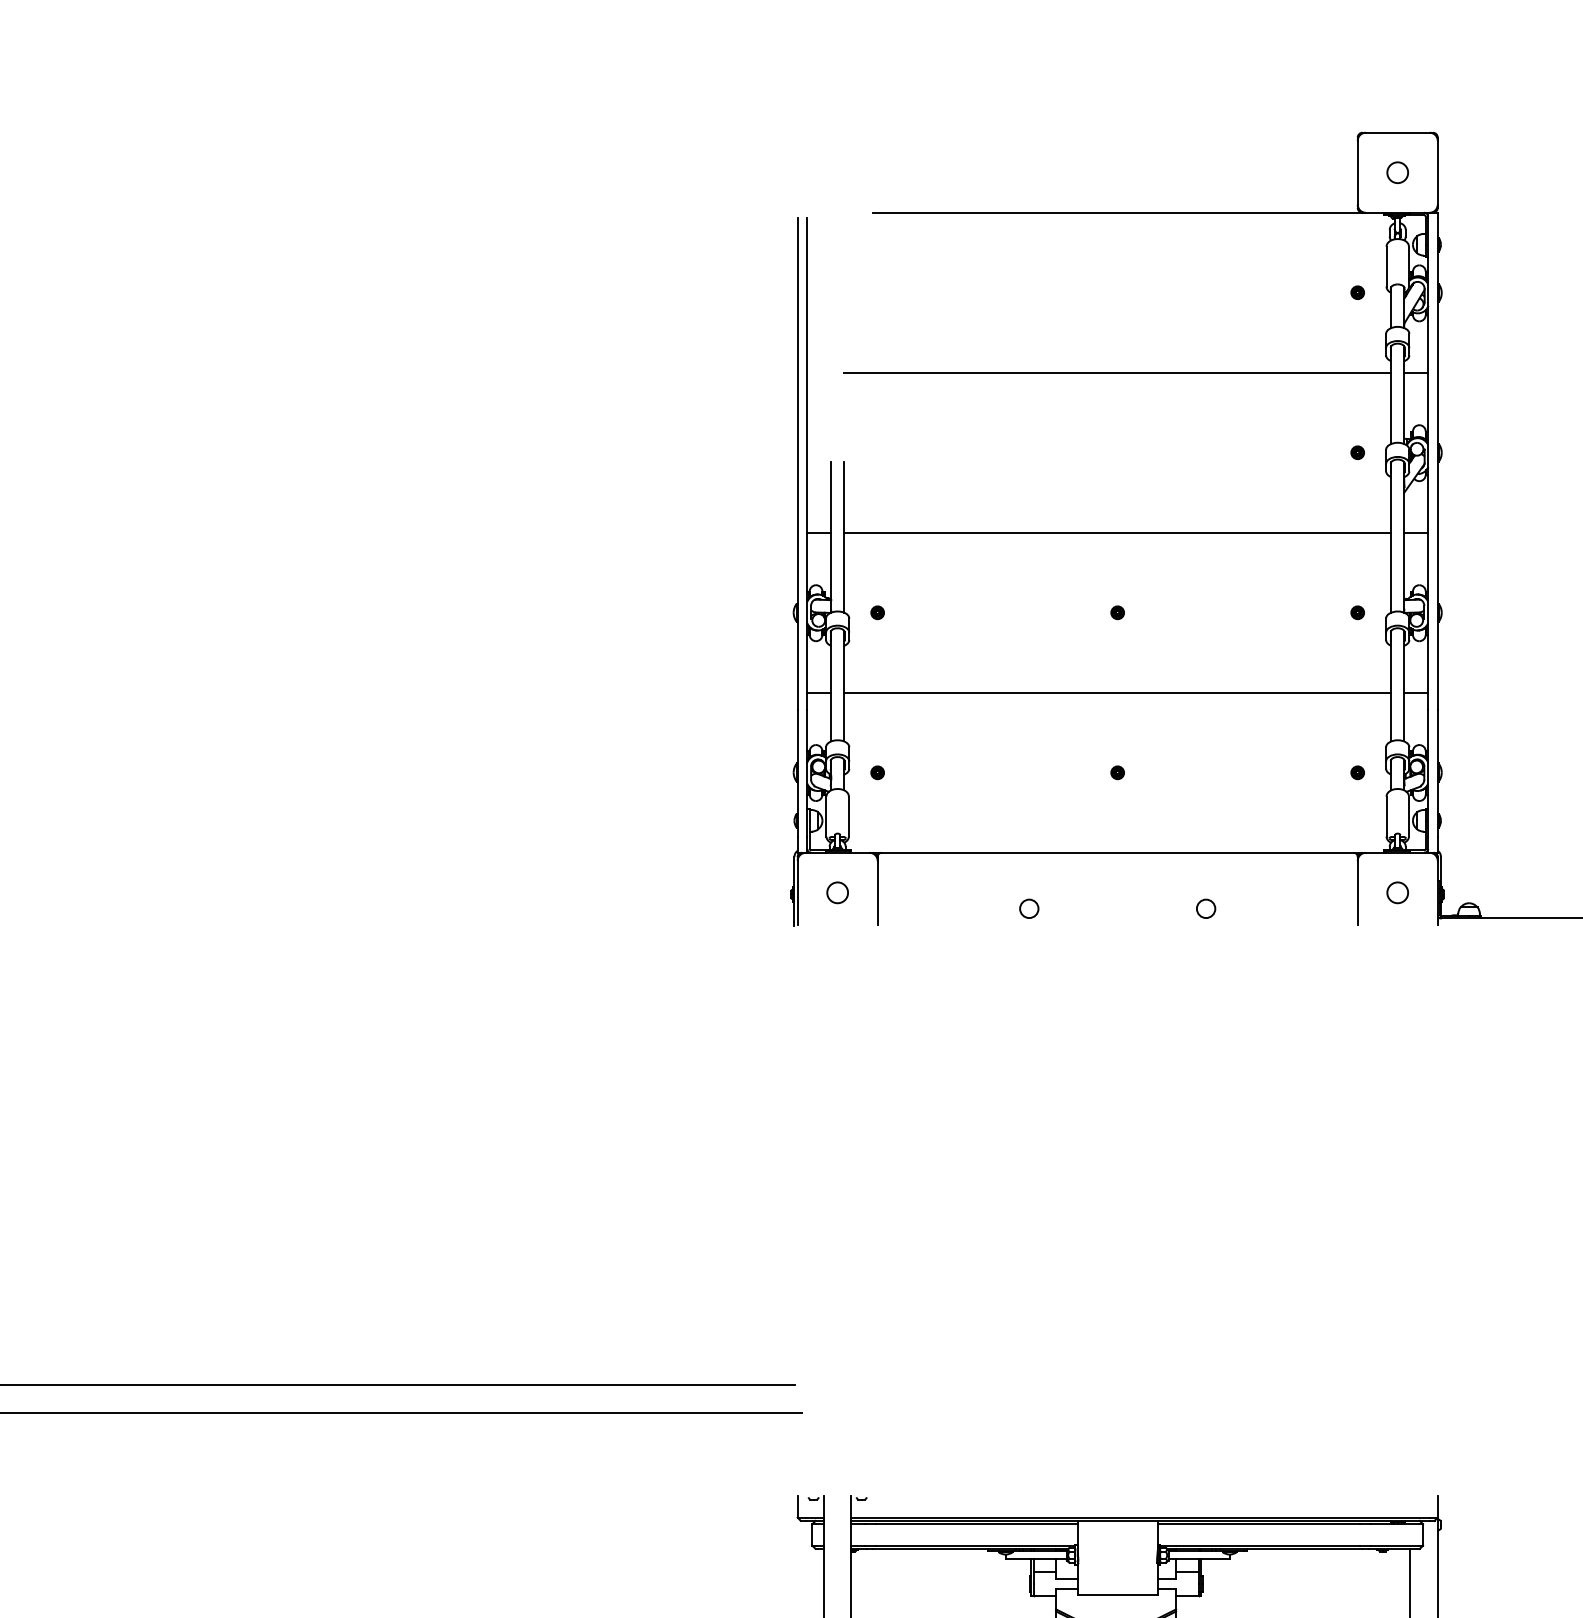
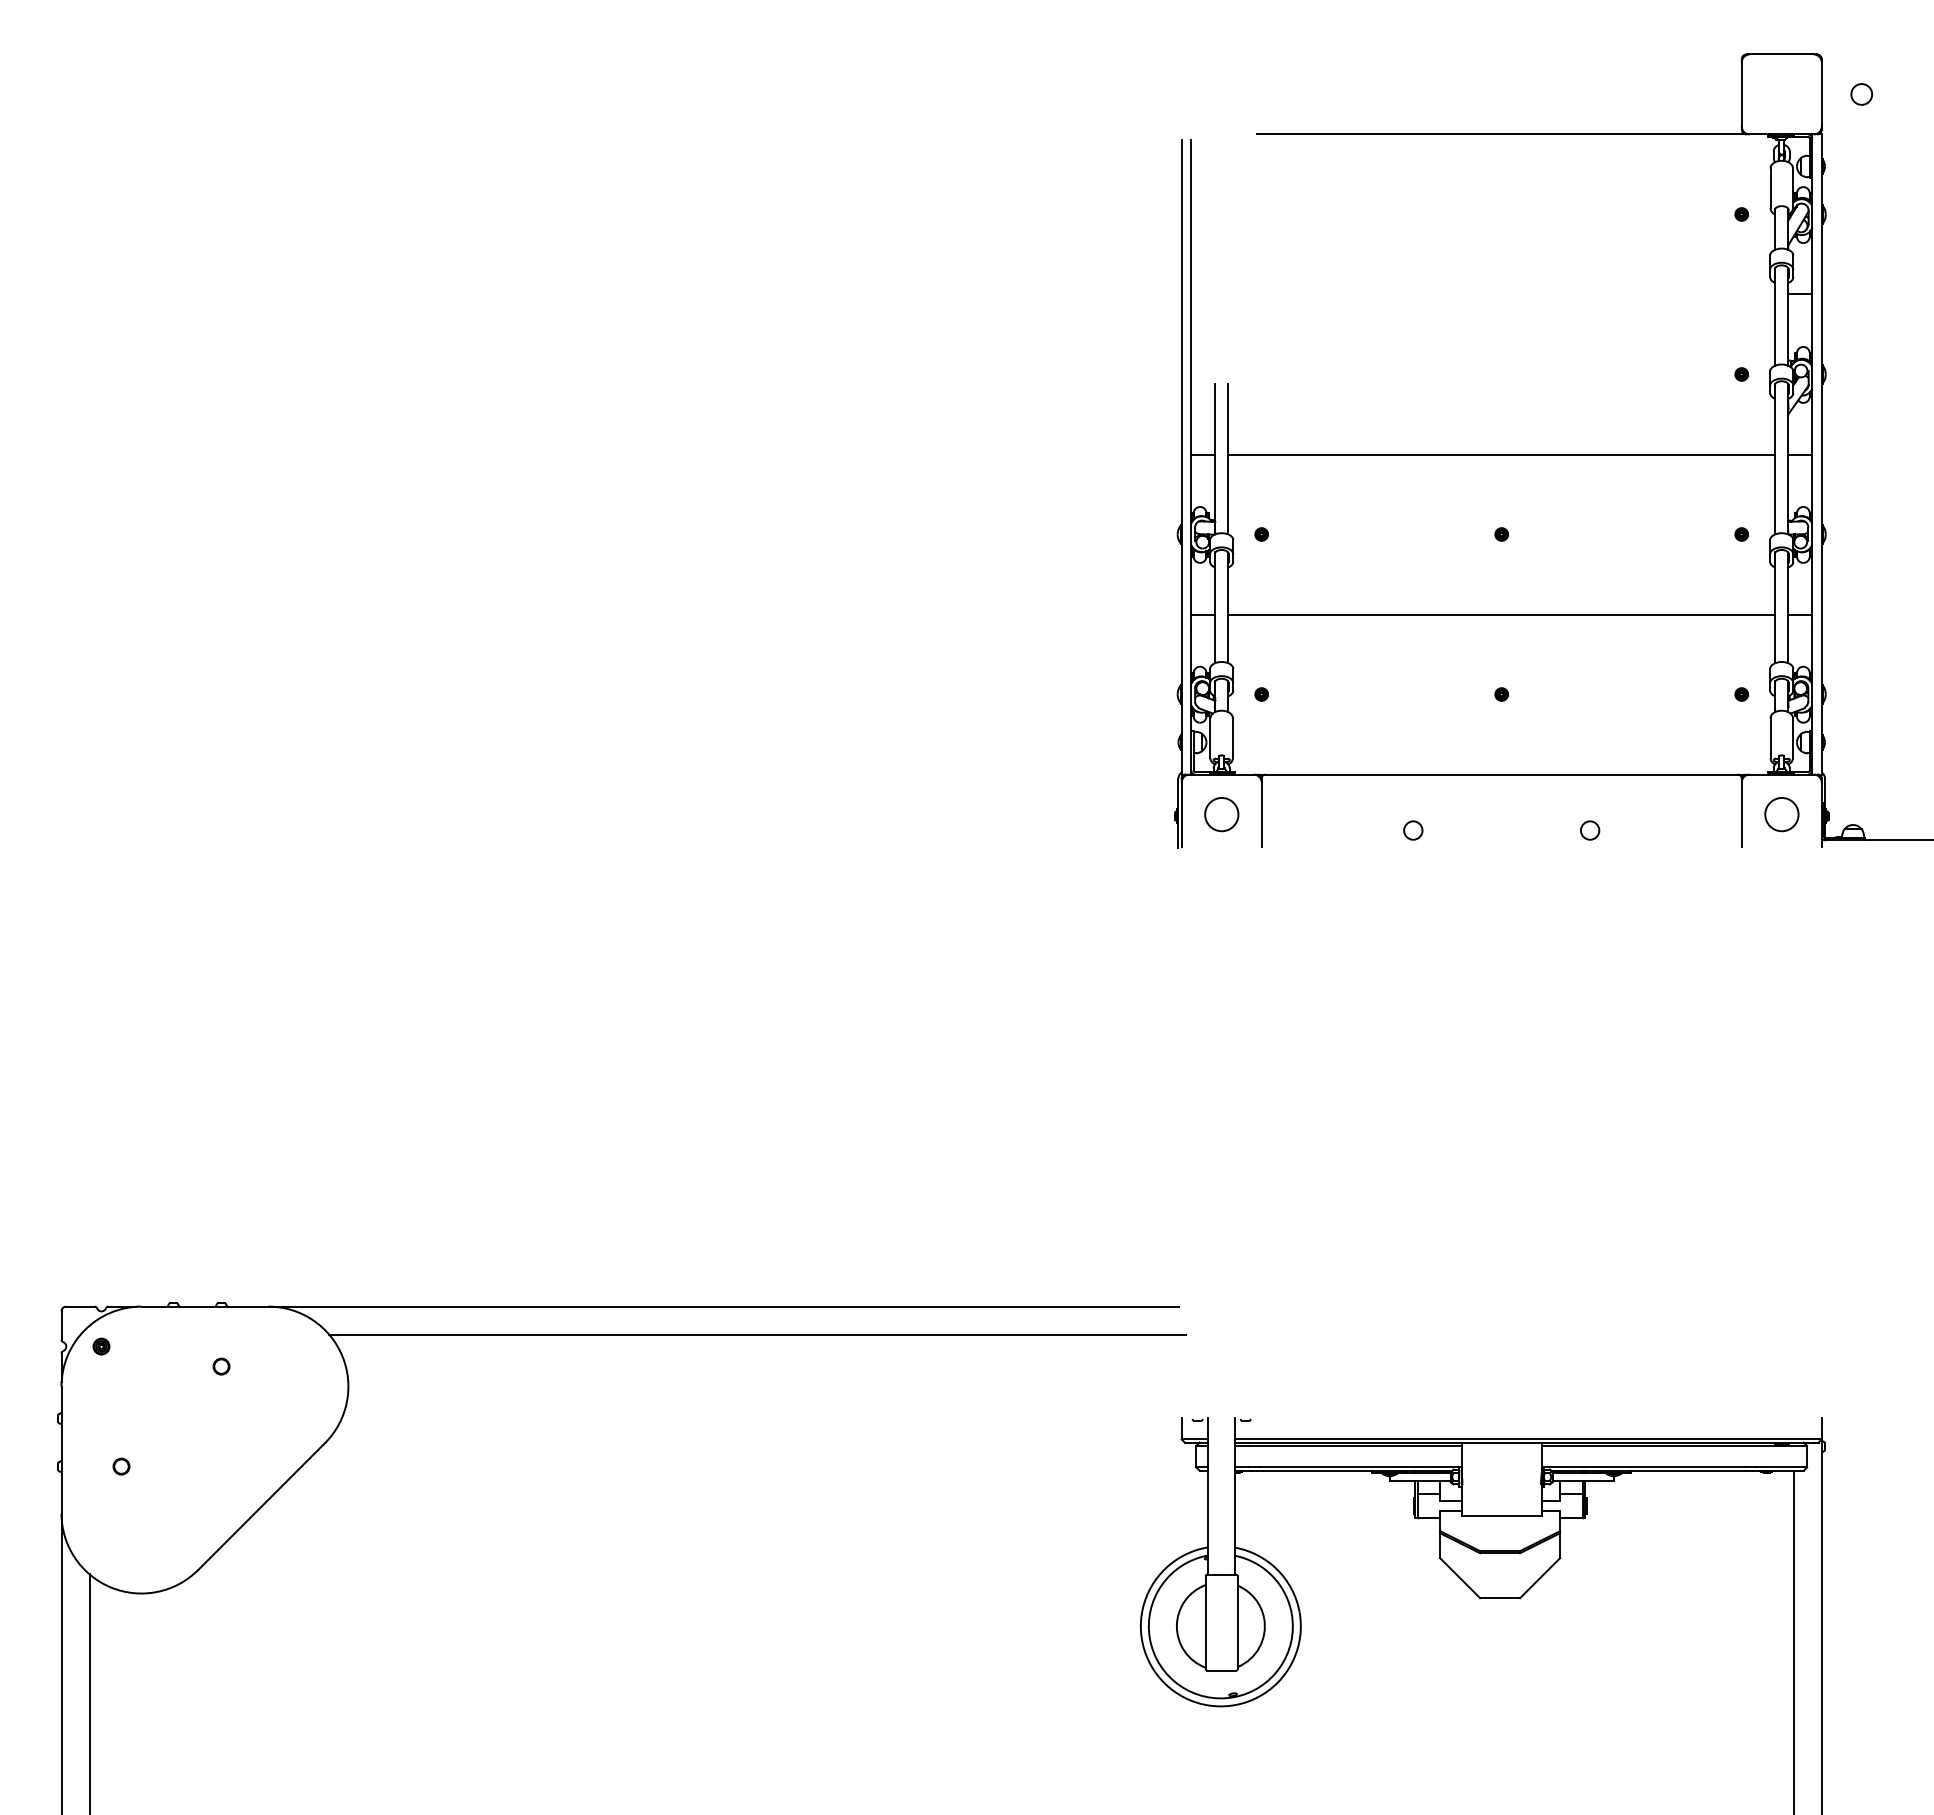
circle: (1397, 172) -> (1861, 94), moved
line: (1117, 372) -> (1501, 294), removed
circle: (837, 892) -> (1221, 814), size x1.6
circle: (1397, 892) -> (1781, 814), size x1.6

